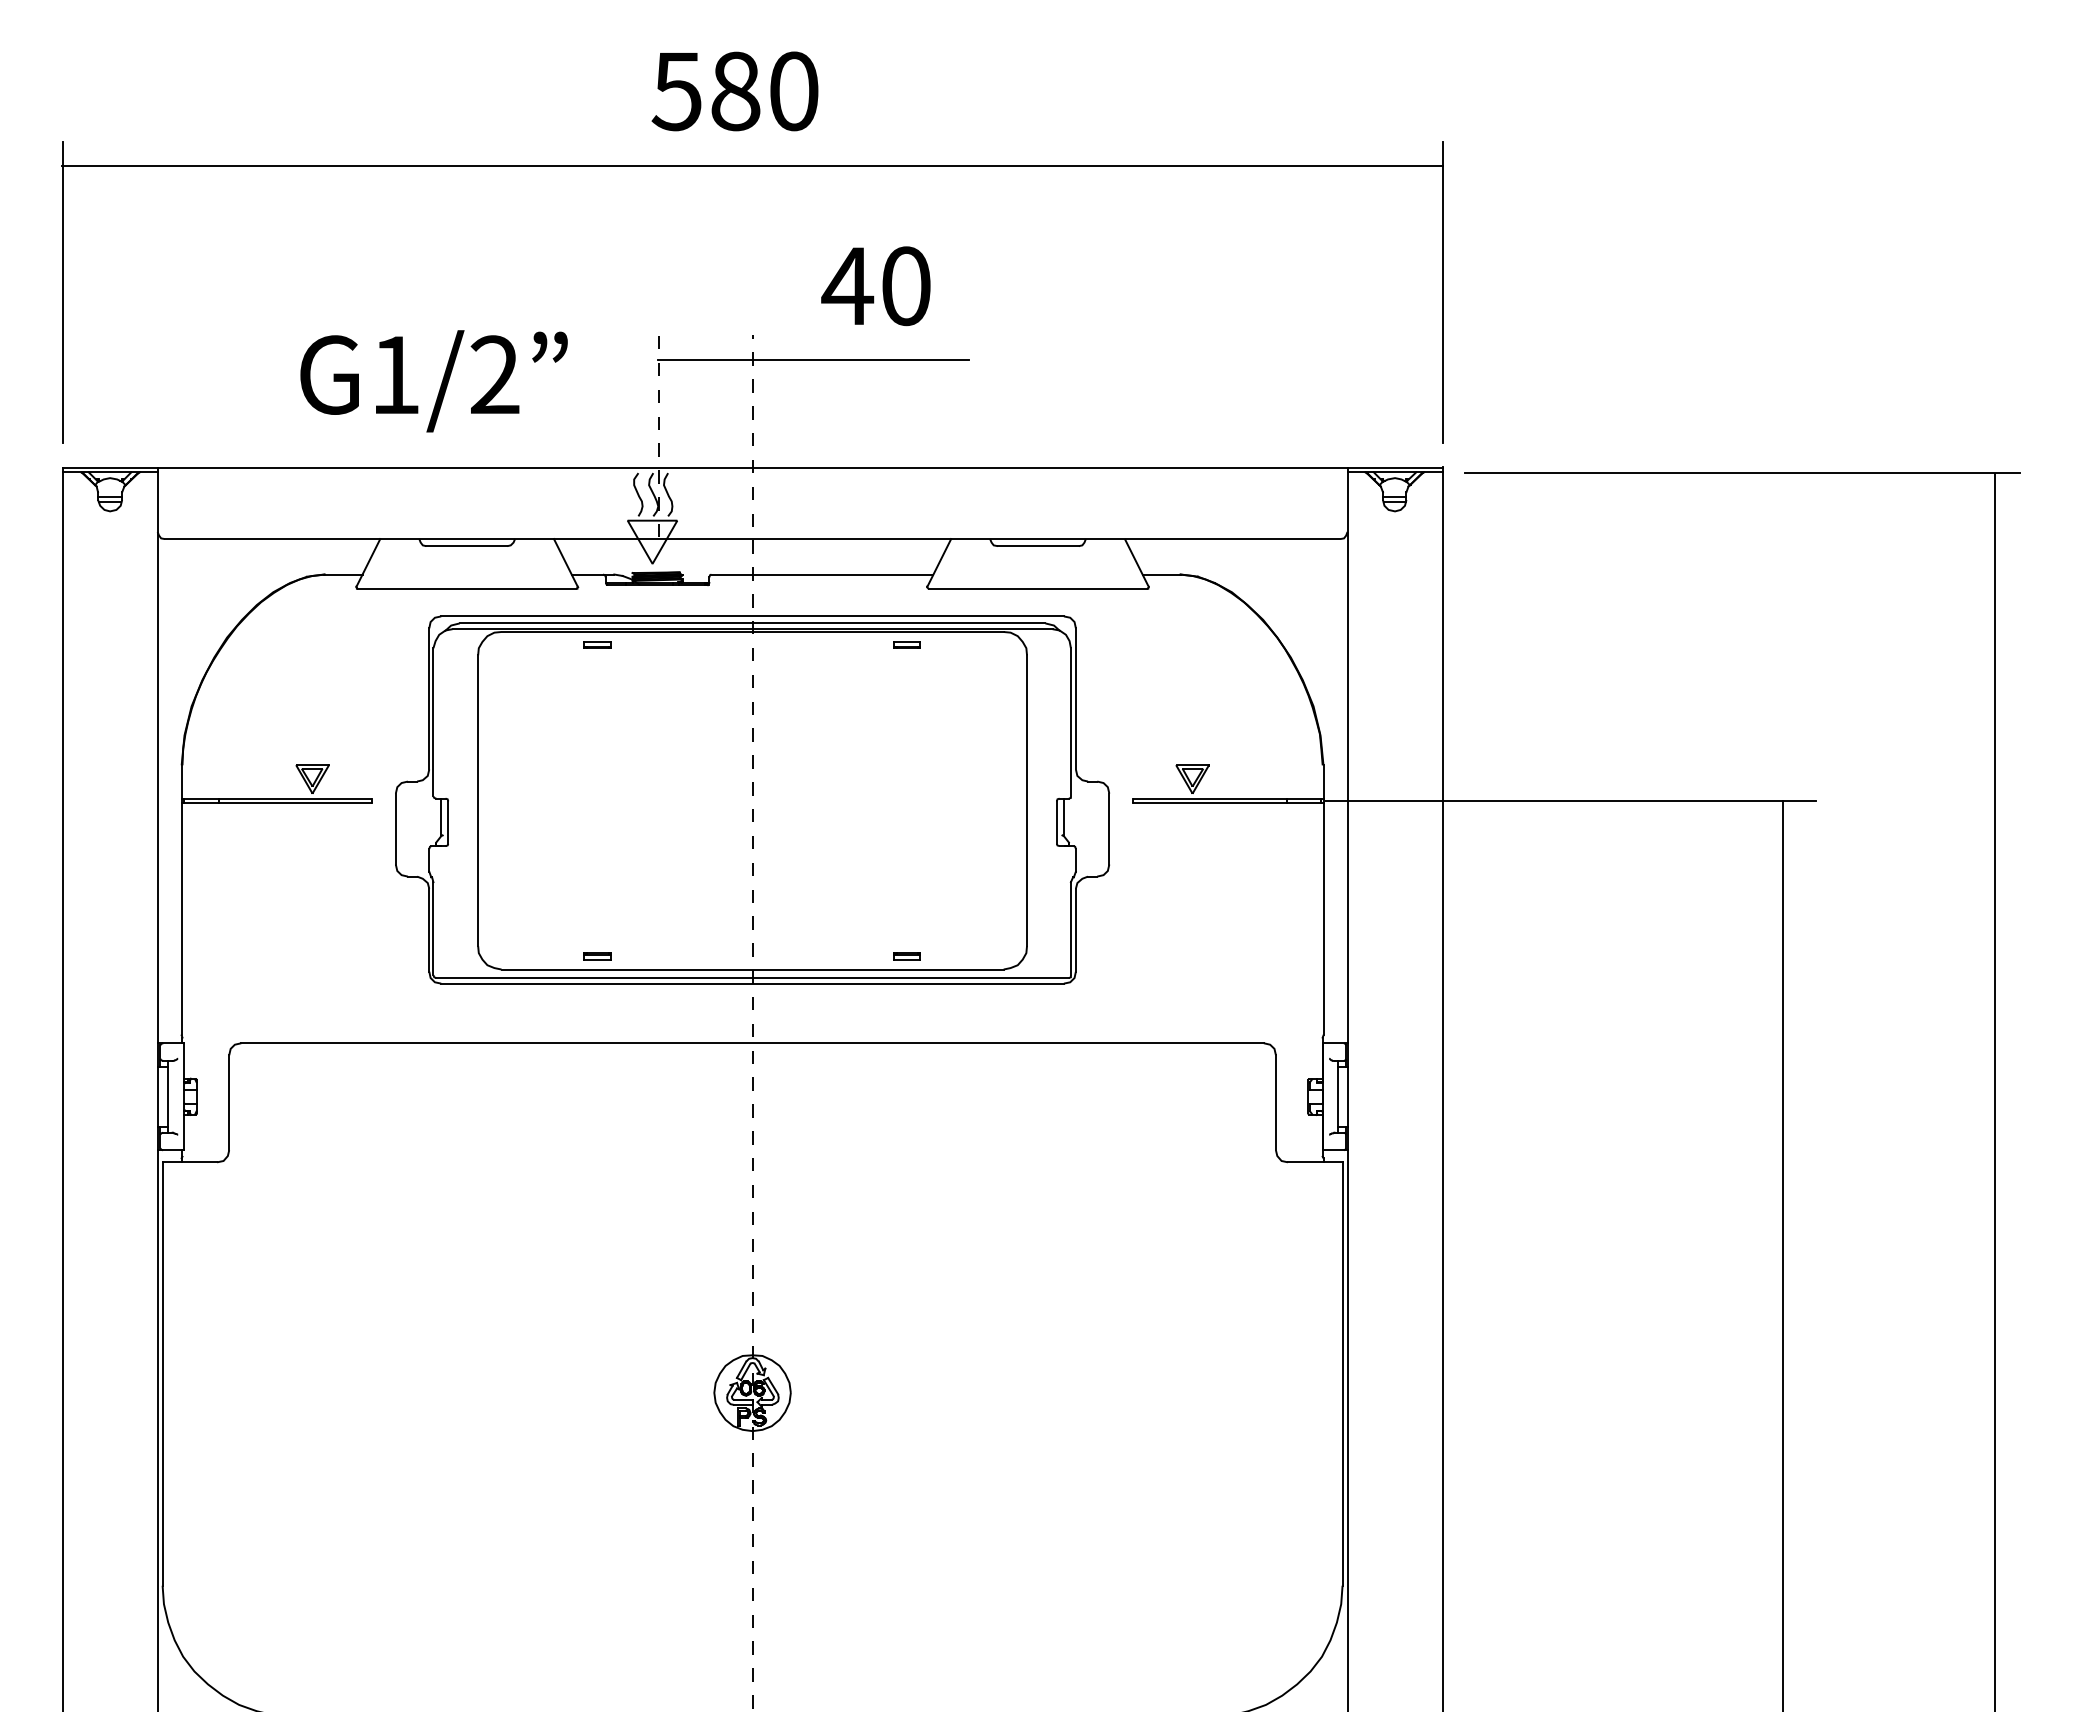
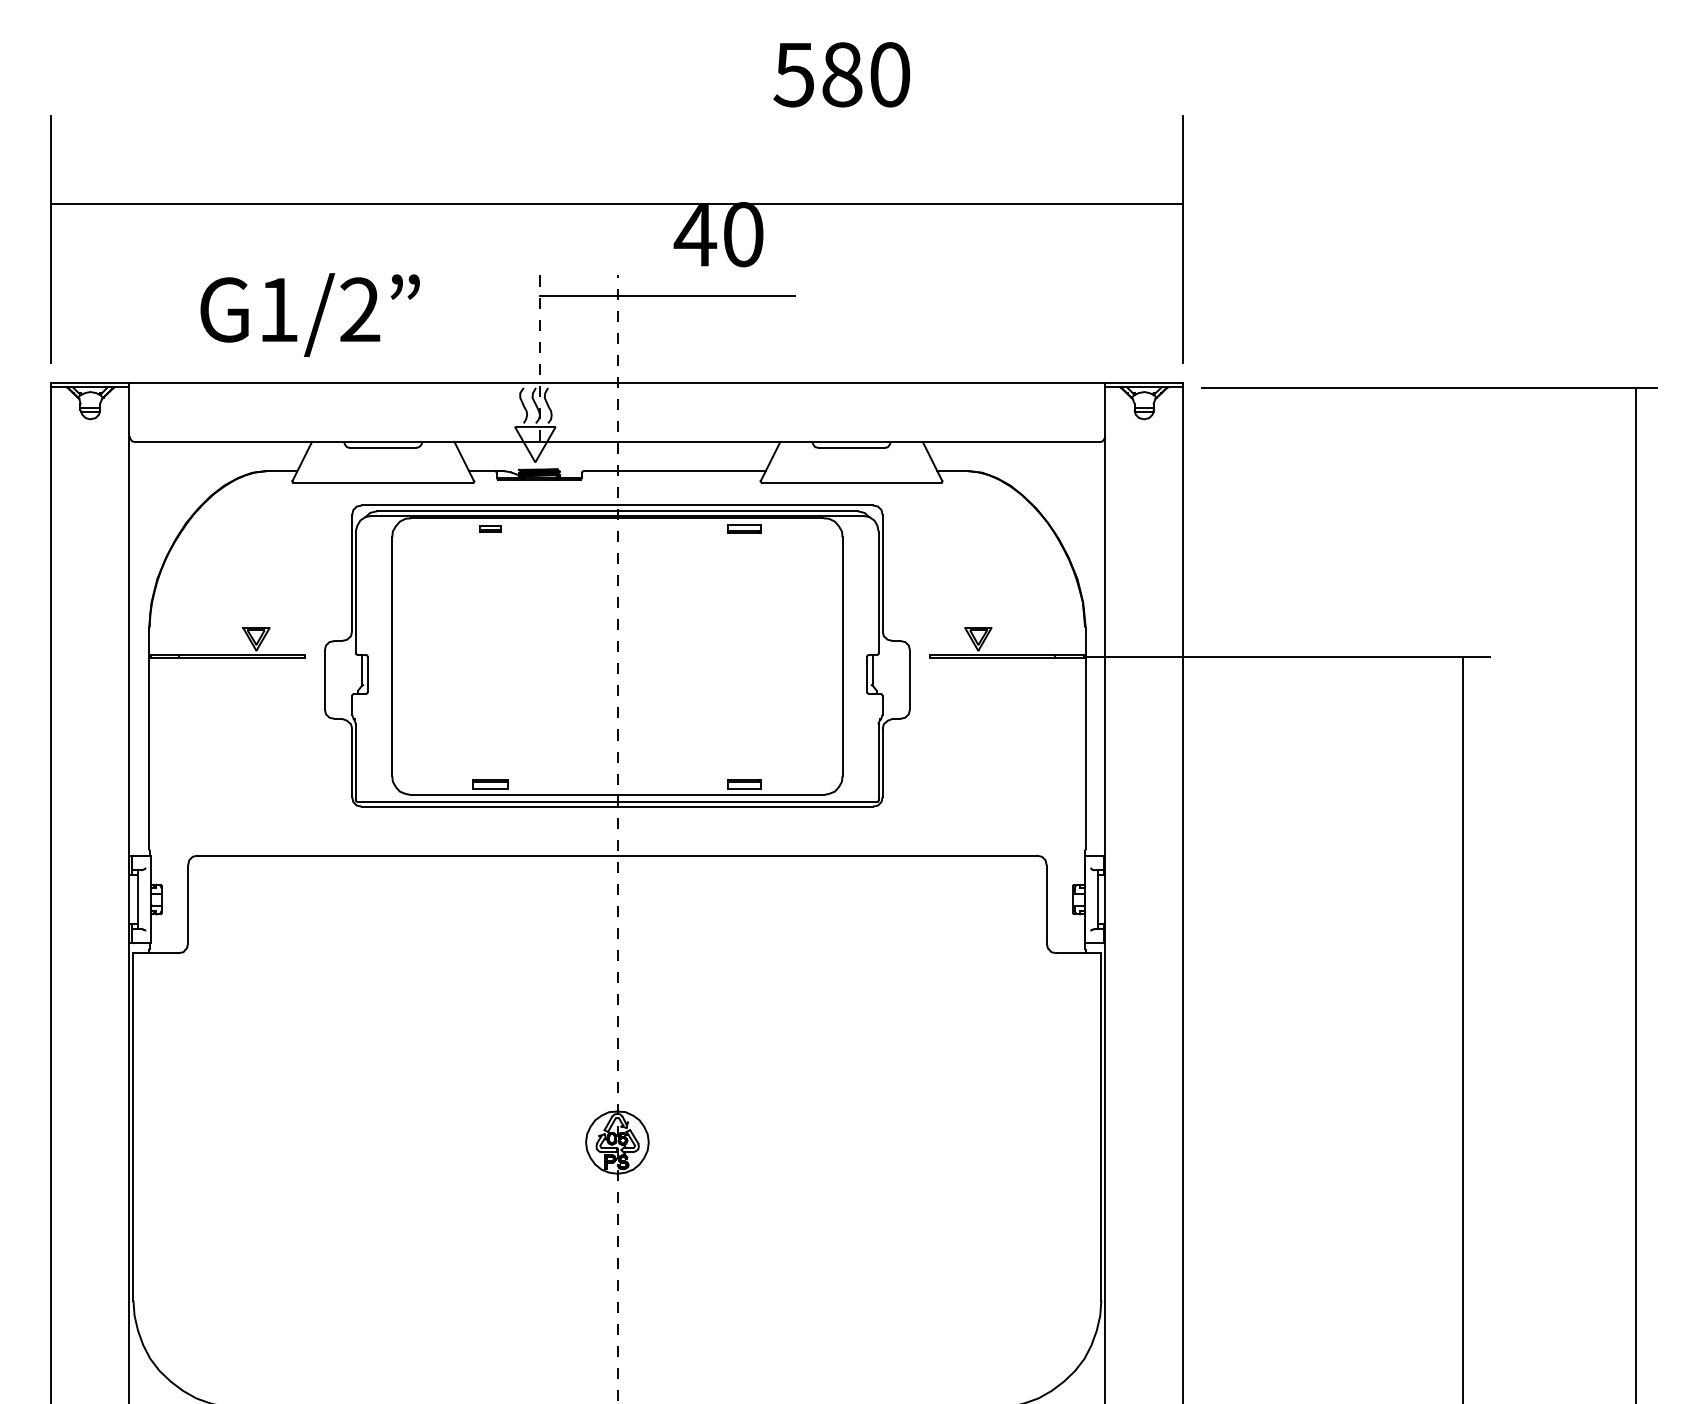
text: (734, 91) -> (841, 74), moved
line: (752, 165) -> (617, 203), moved
text: (433, 381) -> (309, 315), moved
part: (906, 644) -> (743, 528), size x1.6
part: (597, 956) -> (490, 784), size x1.6
part: (906, 956) -> (743, 784), size x1.6

